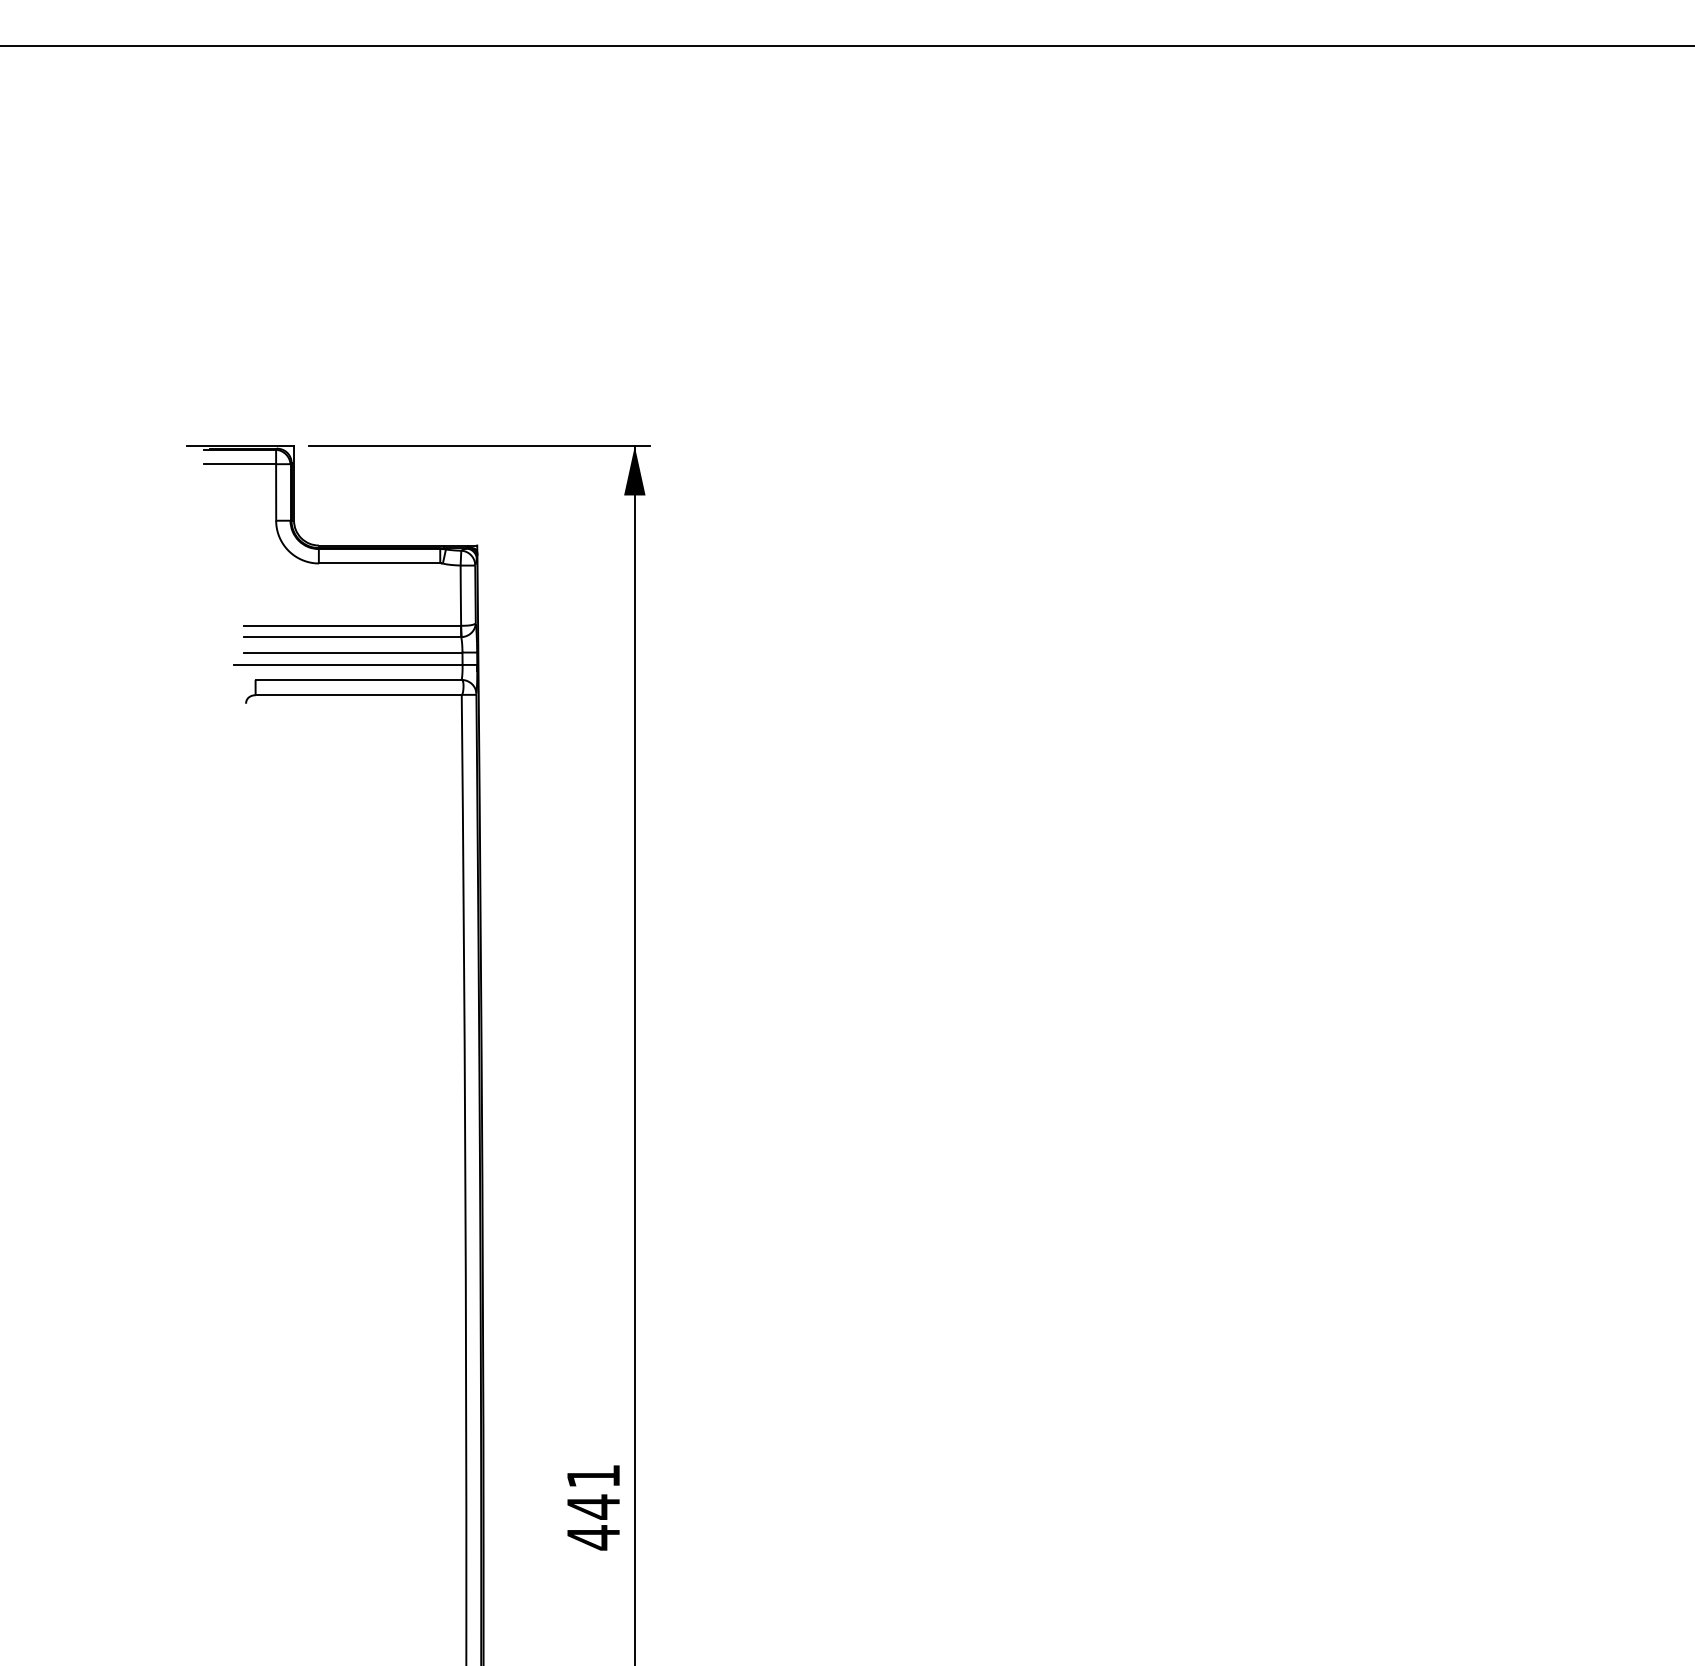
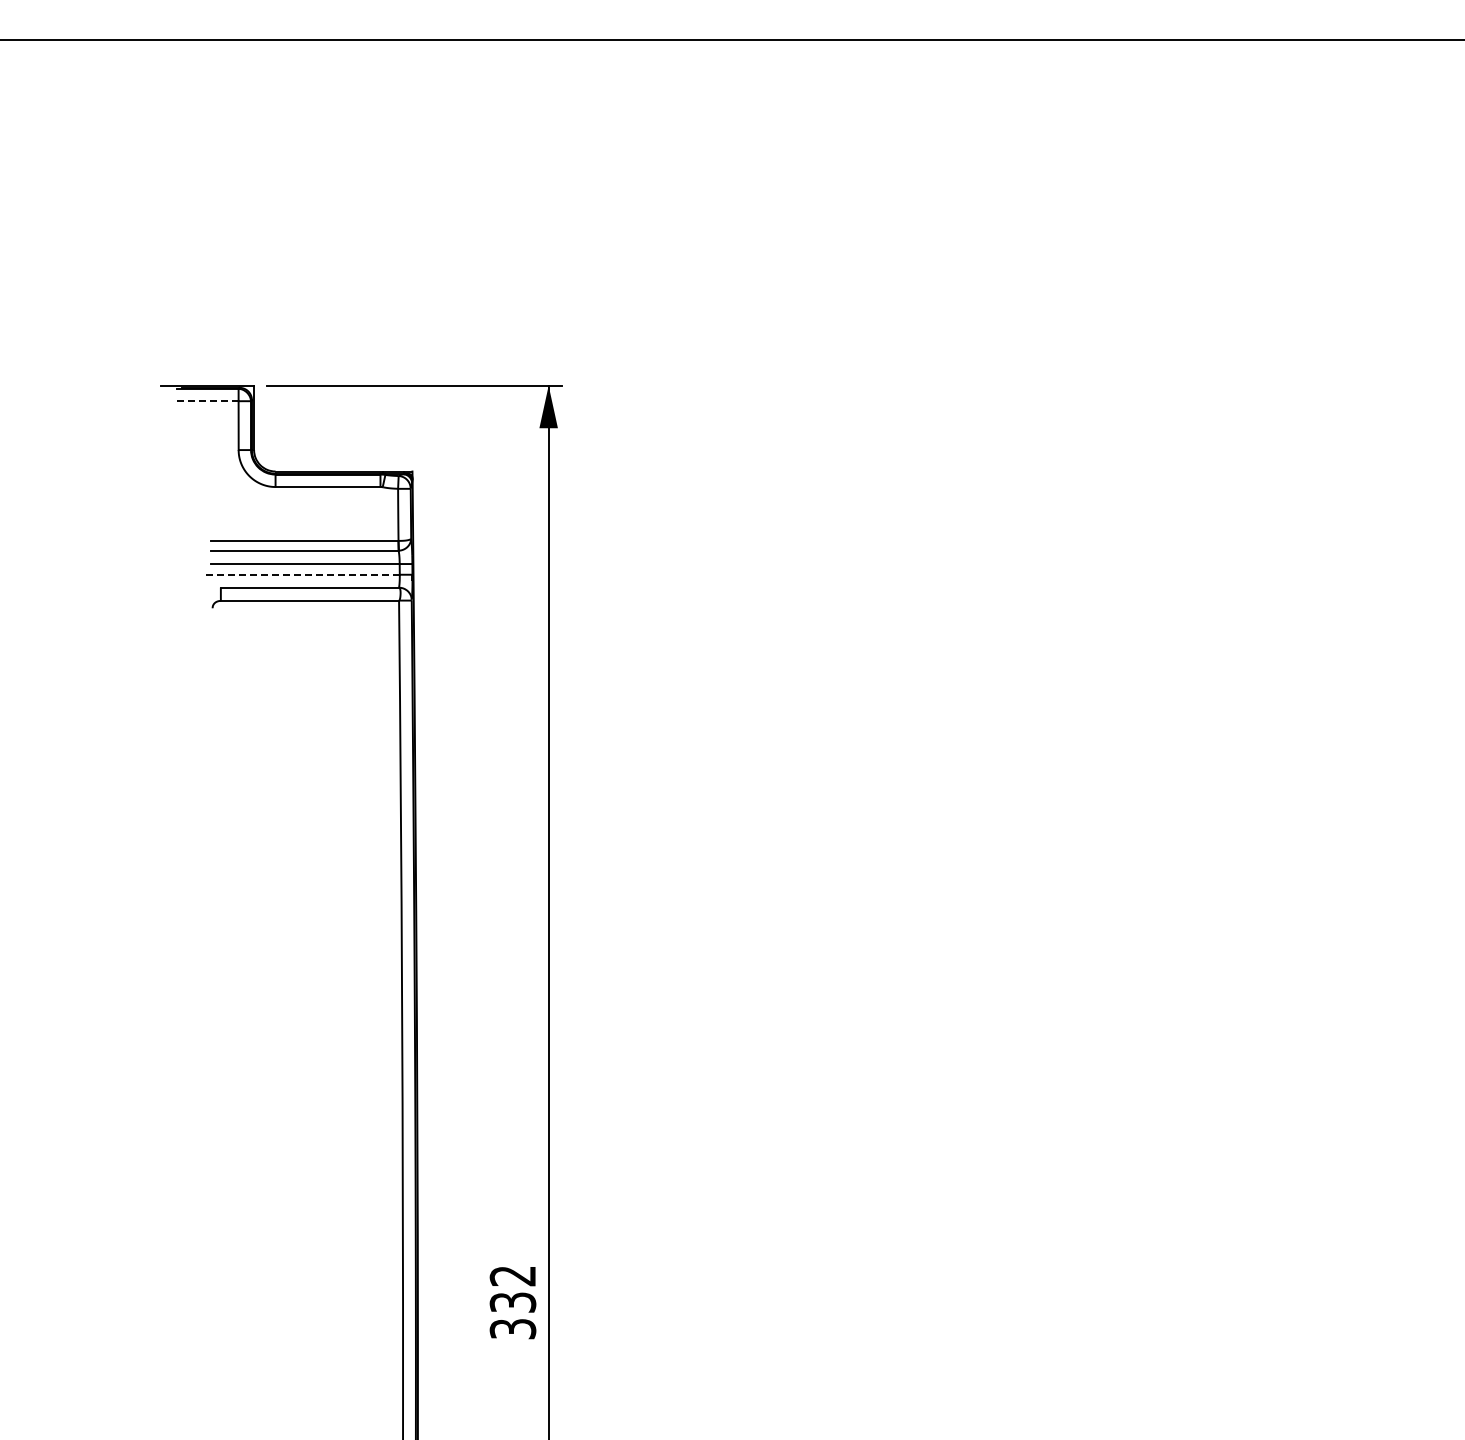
line: (240, 464) -> (207, 401), solid -> dashed
line: (348, 664) -> (301, 574), solid -> dashed
text: (592, 1508) -> (512, 1303), 441 -> 332

